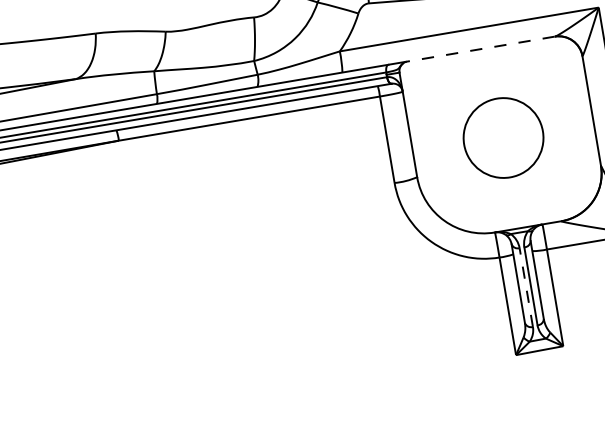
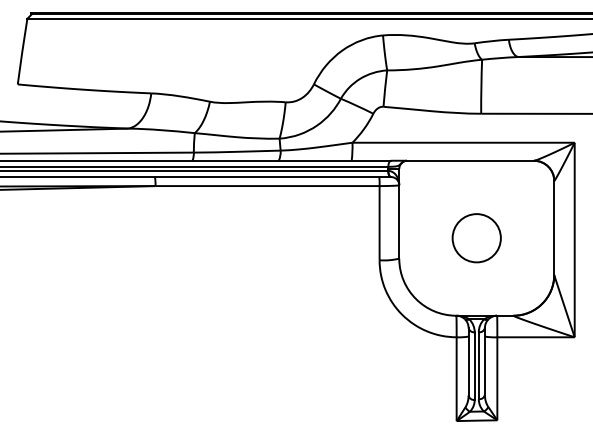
line: (479, 49) -> (469, 160), dashed -> solid
circle: (503, 138) -> (476, 238), size x0.71
line: (526, 288) -> (474, 366), dashed -> solid

